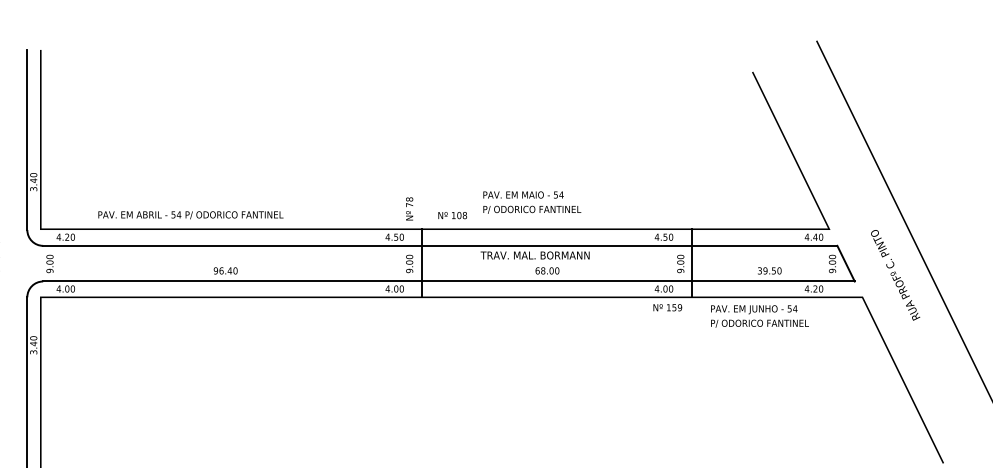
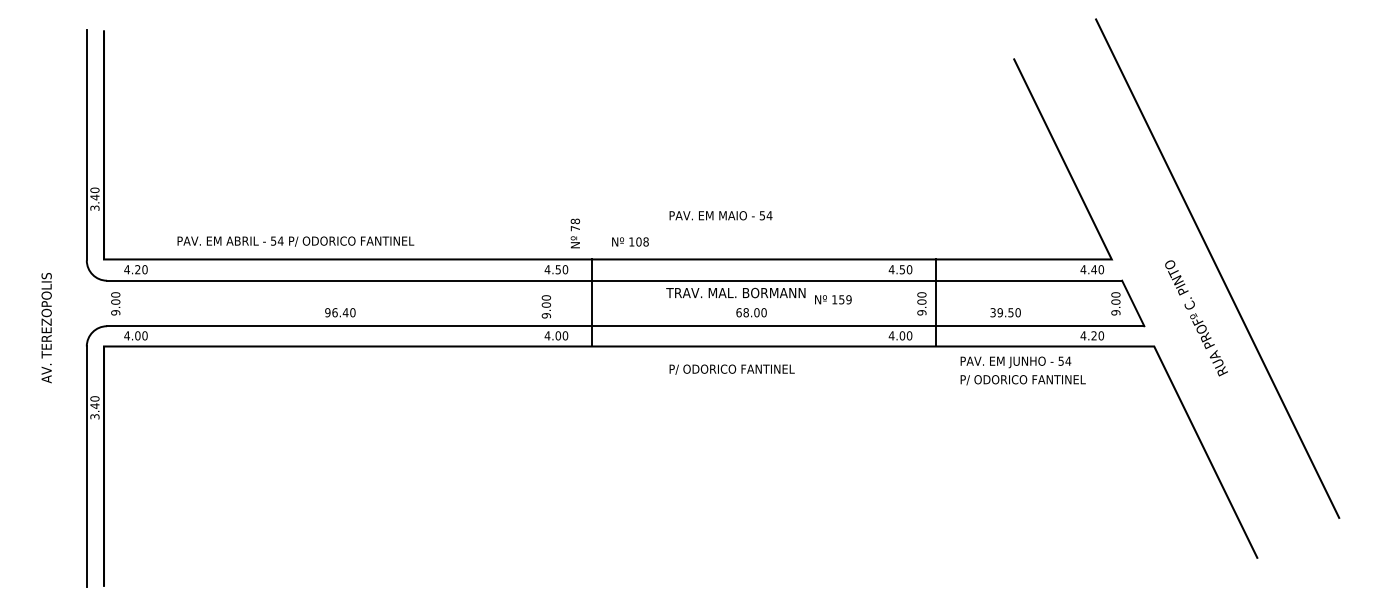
text: (531, 209) -> (731, 369), moved
text: (409, 263) -> (546, 306), moved
text: (769, 270) -> (1005, 312), moved
text: (667, 307) -> (833, 299), moved

